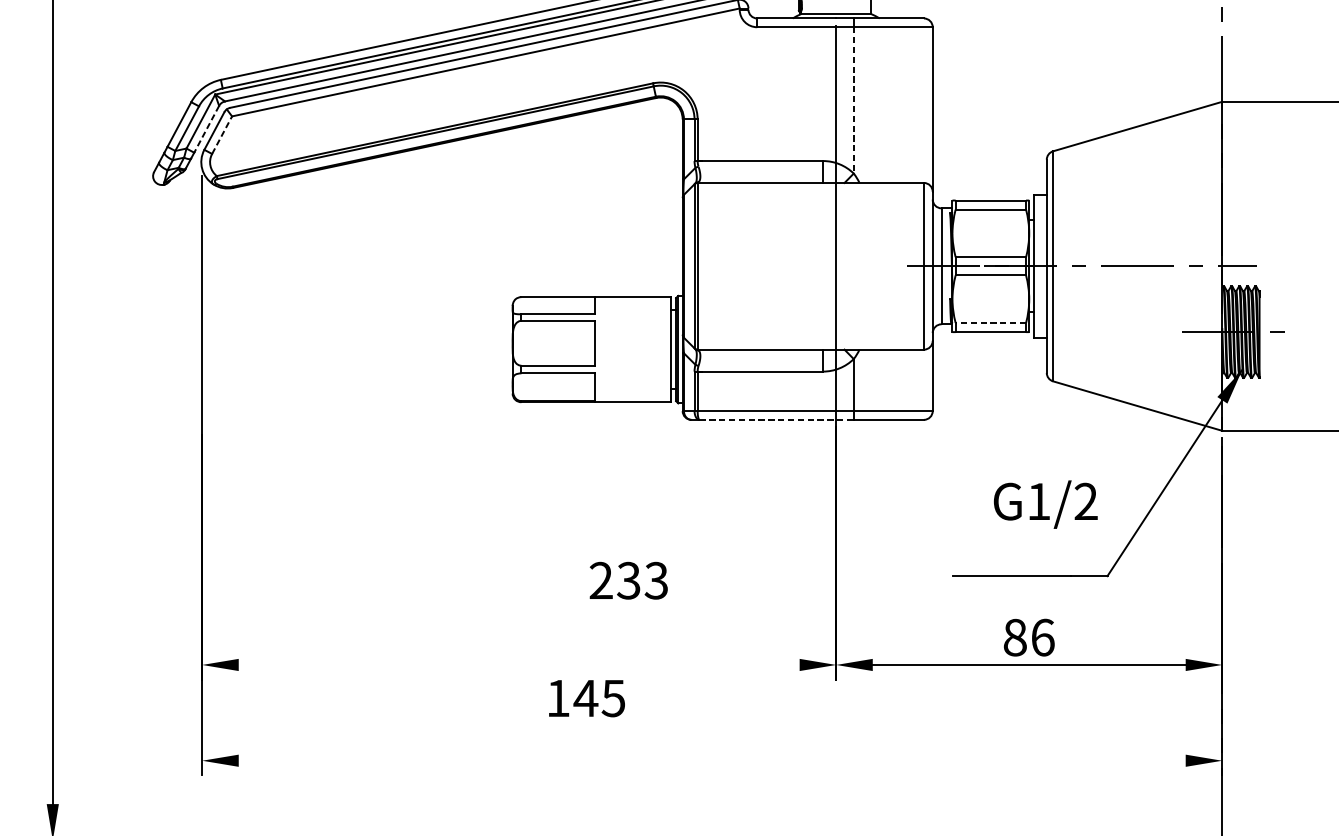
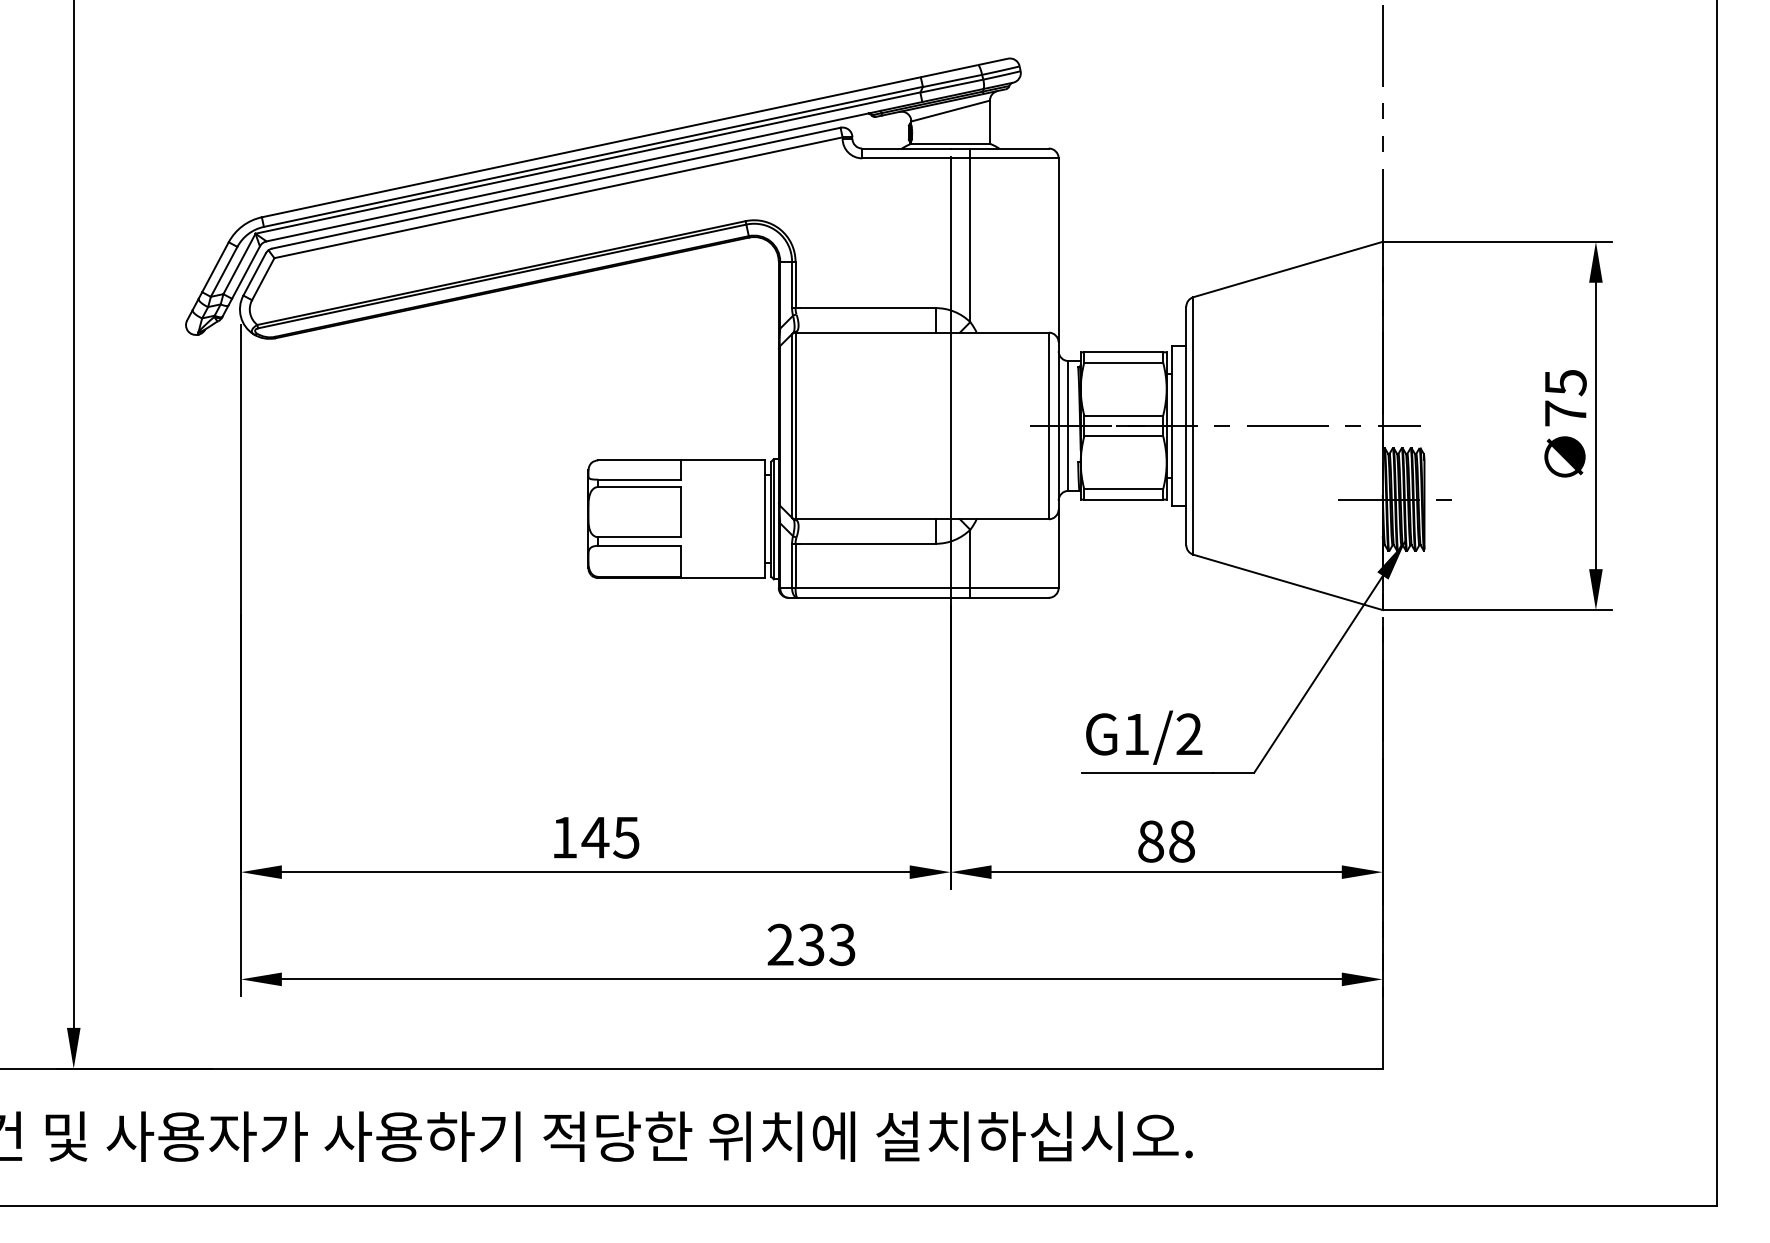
line: (853, 100) -> (970, 240), dashed -> solid
line: (207, 129) -> (246, 272), dashed -> solid
line: (222, 135) -> (263, 279), dashed -> solid
line: (990, 323) -> (1123, 489), dashed -> solid
line: (777, 419) -> (884, 597), dashed -> solid
text: (1046, 504) -> (1144, 737), moved
text: (628, 580) -> (811, 944), moved
text: (1043, 637) -> (1182, 841), 86 -> 88
line: (518, 665) -> (595, 872), added
text: (586, 698) -> (596, 837), moved
line: (711, 760) -> (811, 979), added

